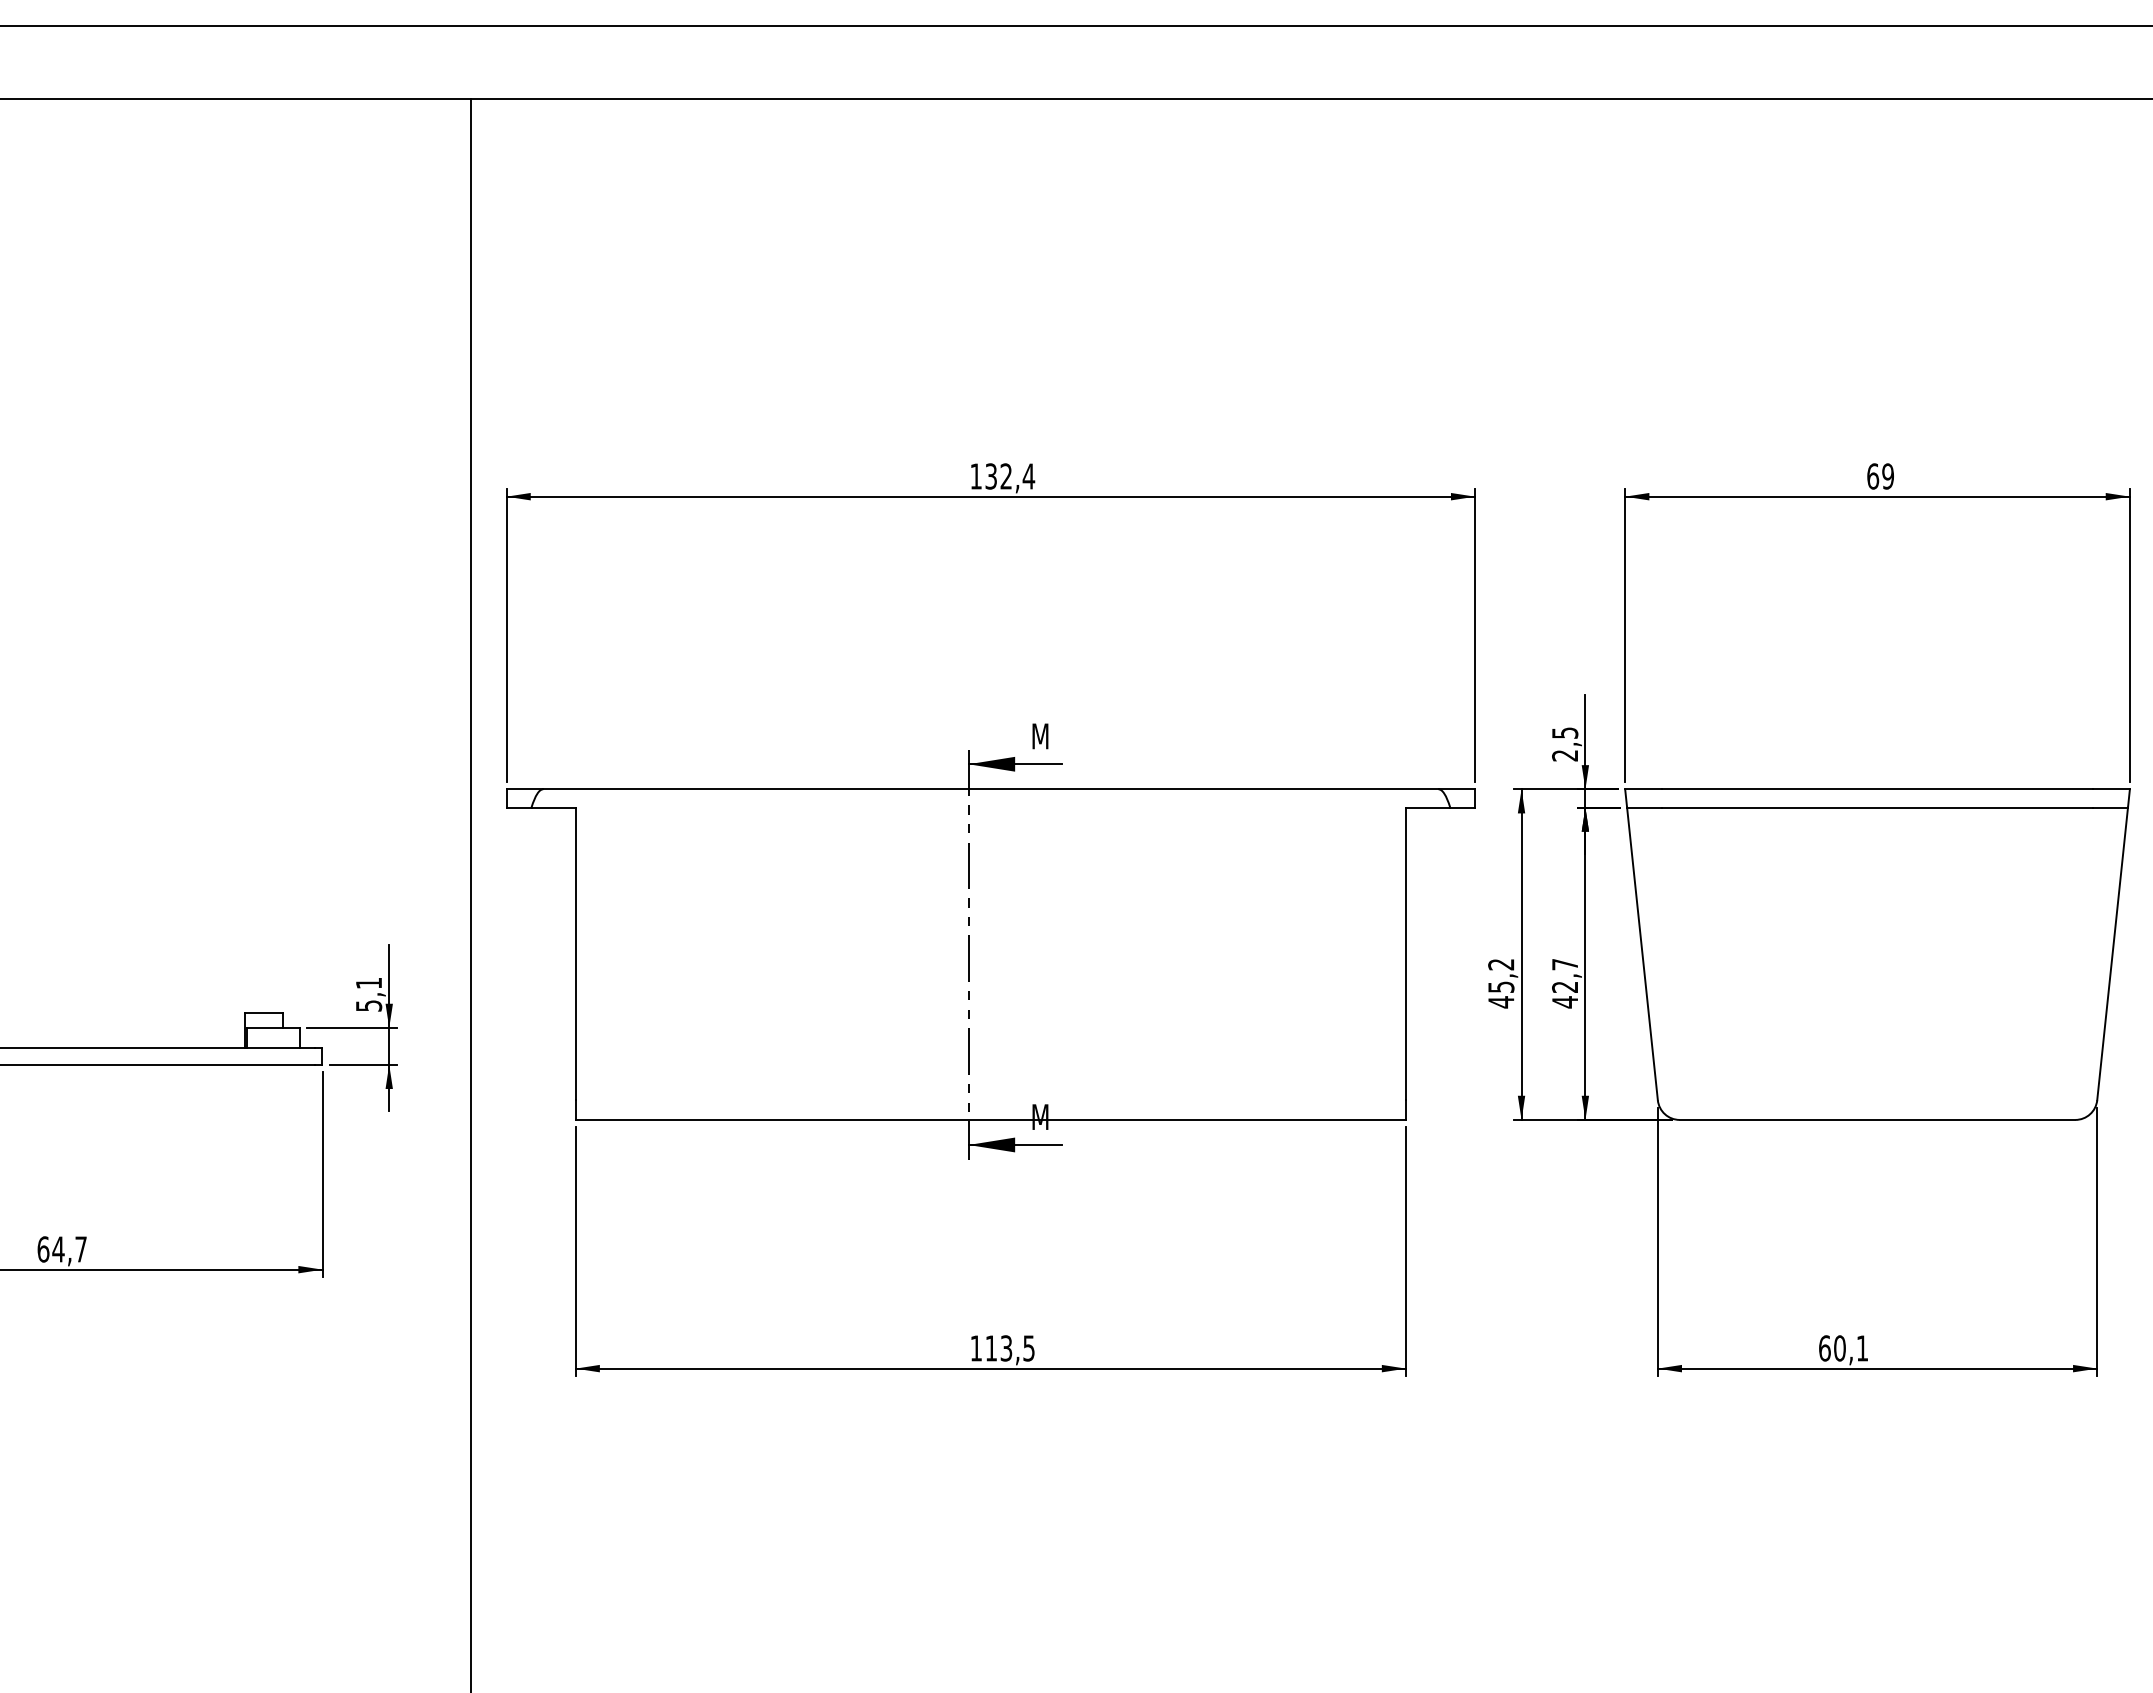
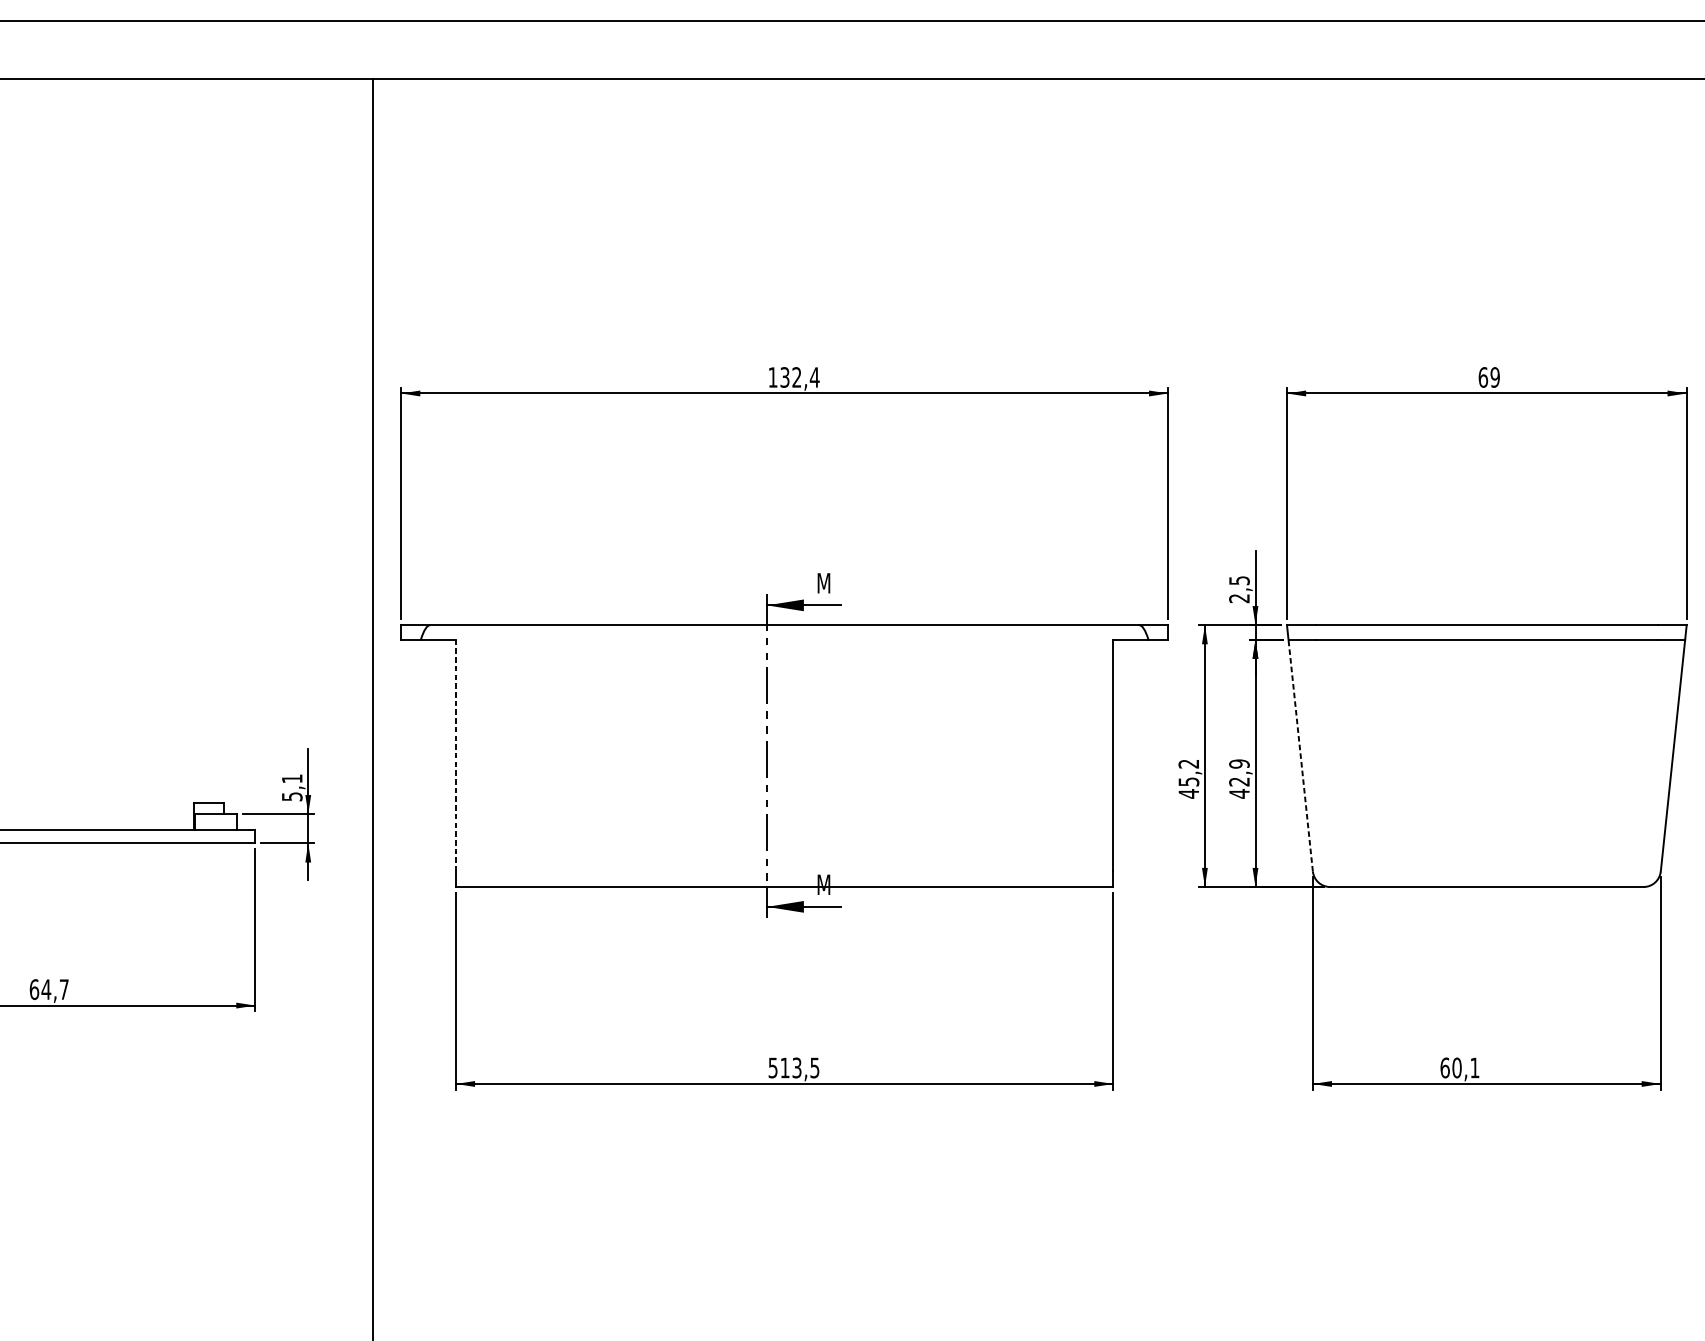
line: (1642, 953) -> (1300, 755), solid -> dashed
line: (575, 954) -> (455, 756), solid -> dashed
text: (1565, 964) -> (1239, 763), 42,7 -> 42,9
text: (975, 1348) -> (772, 1068), 113,5 -> 513,5

